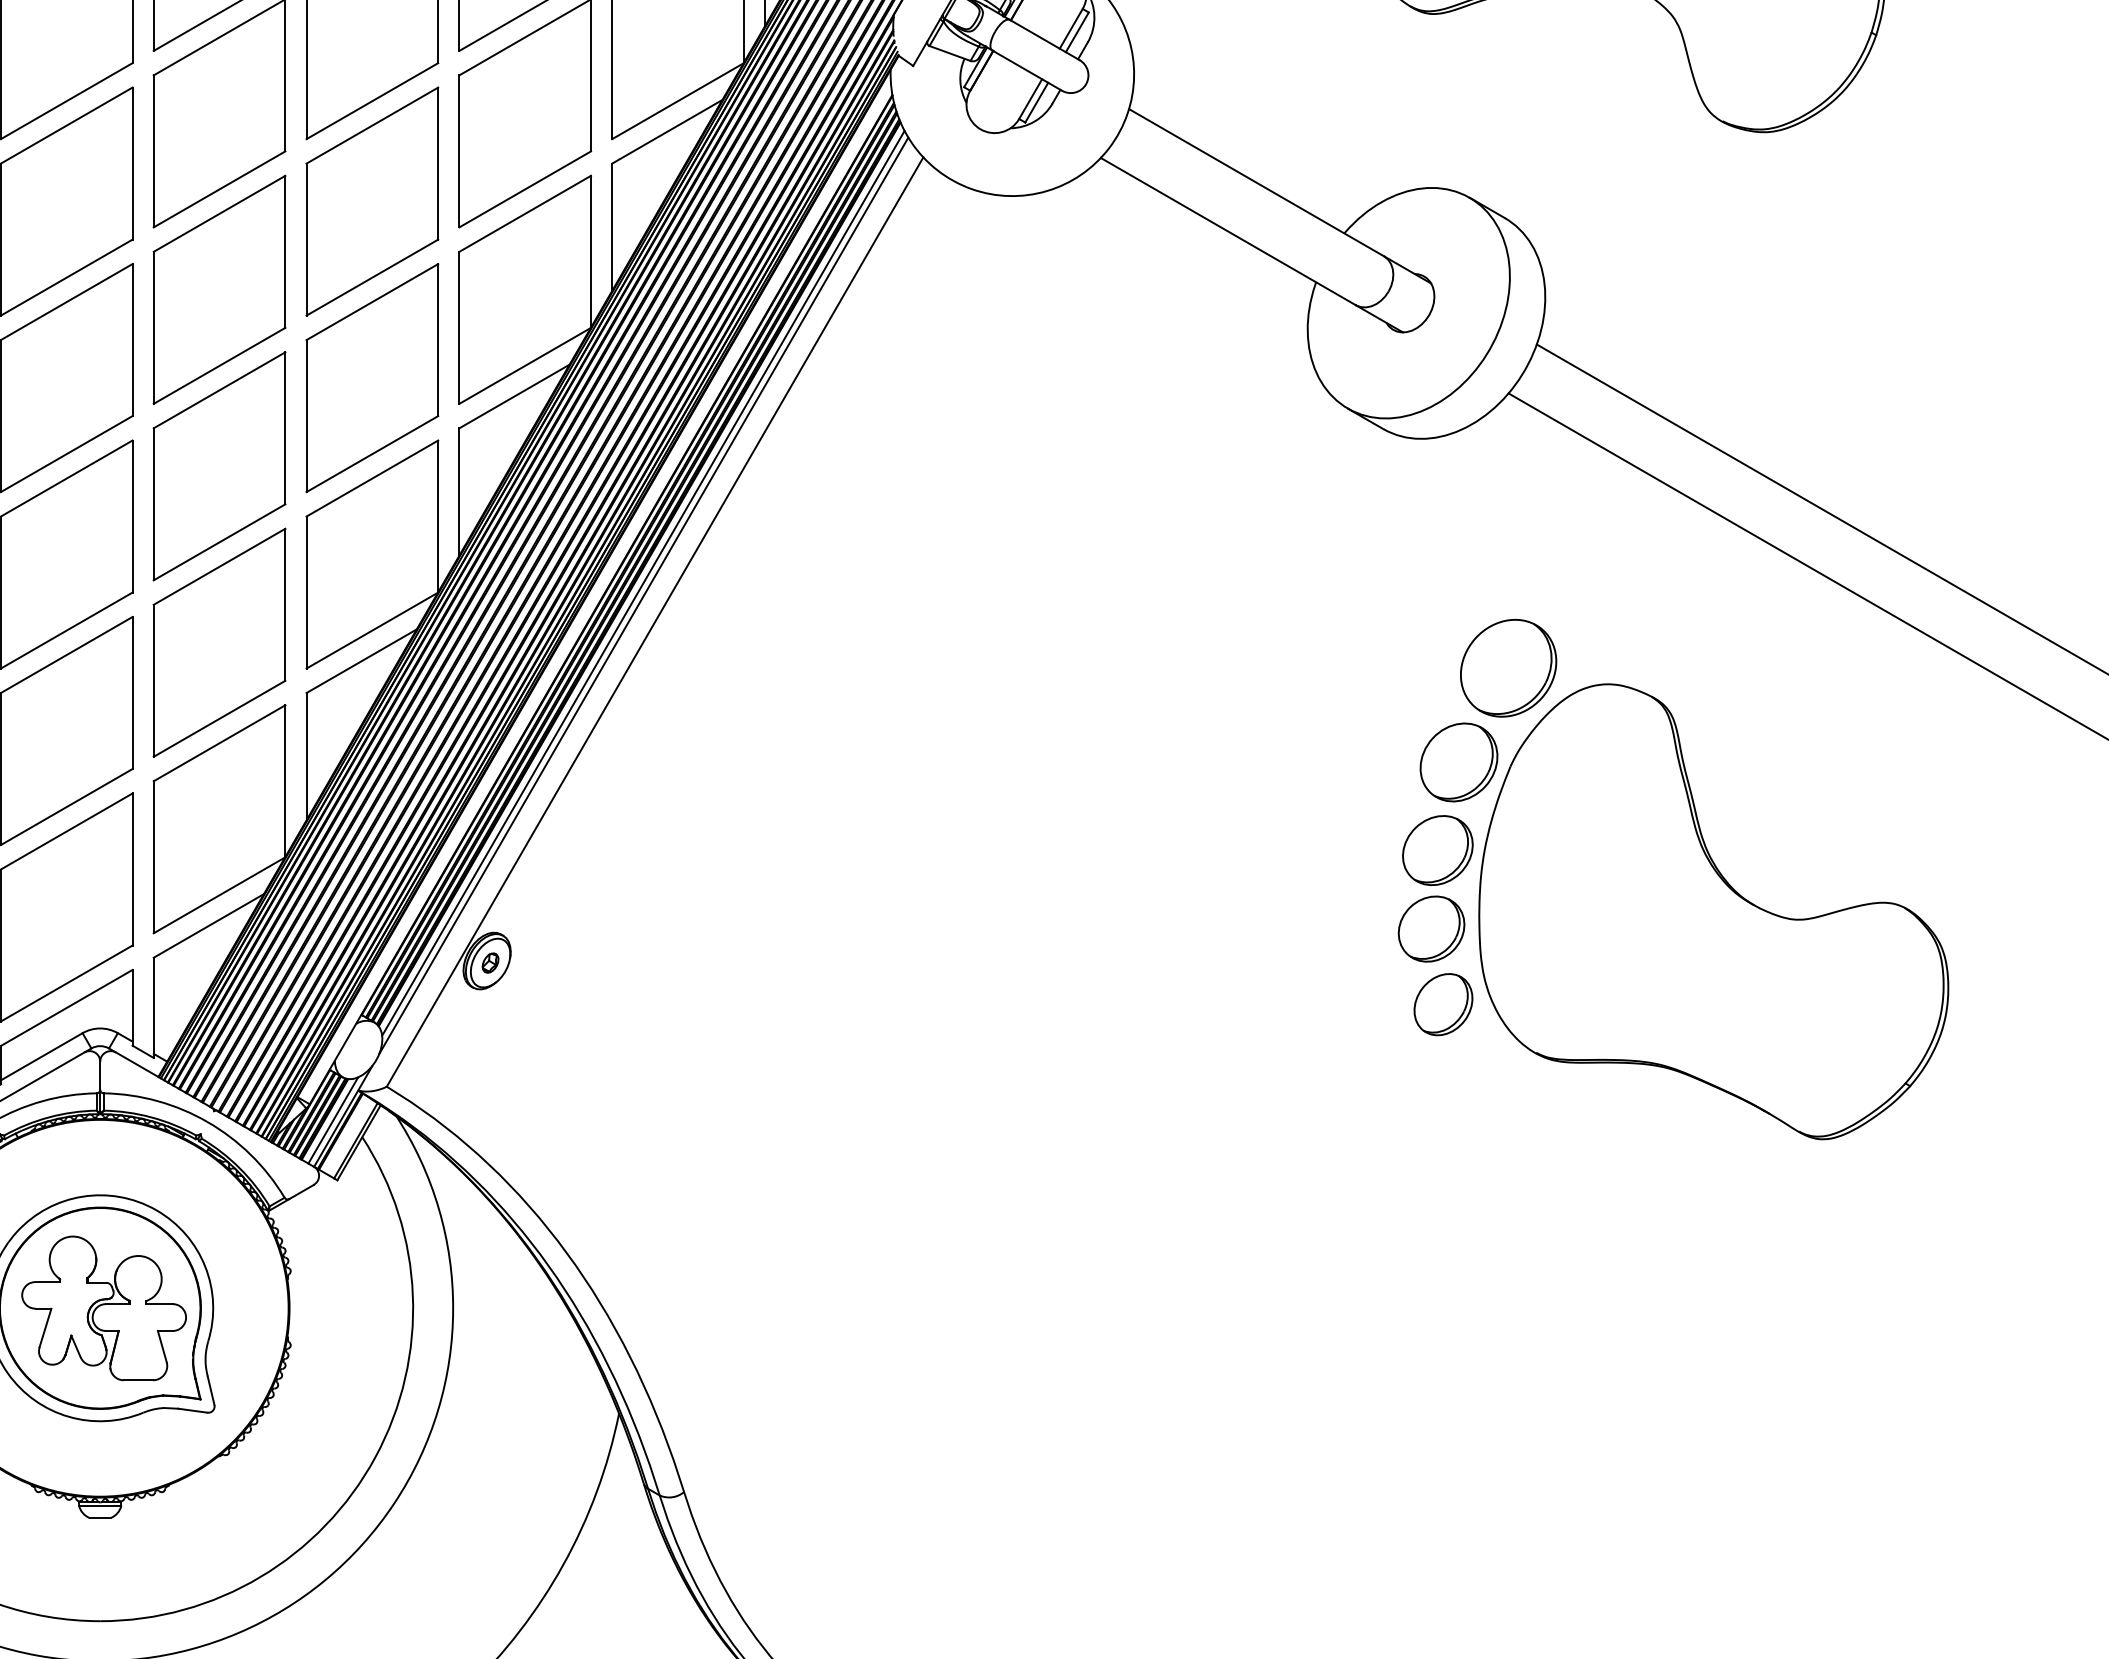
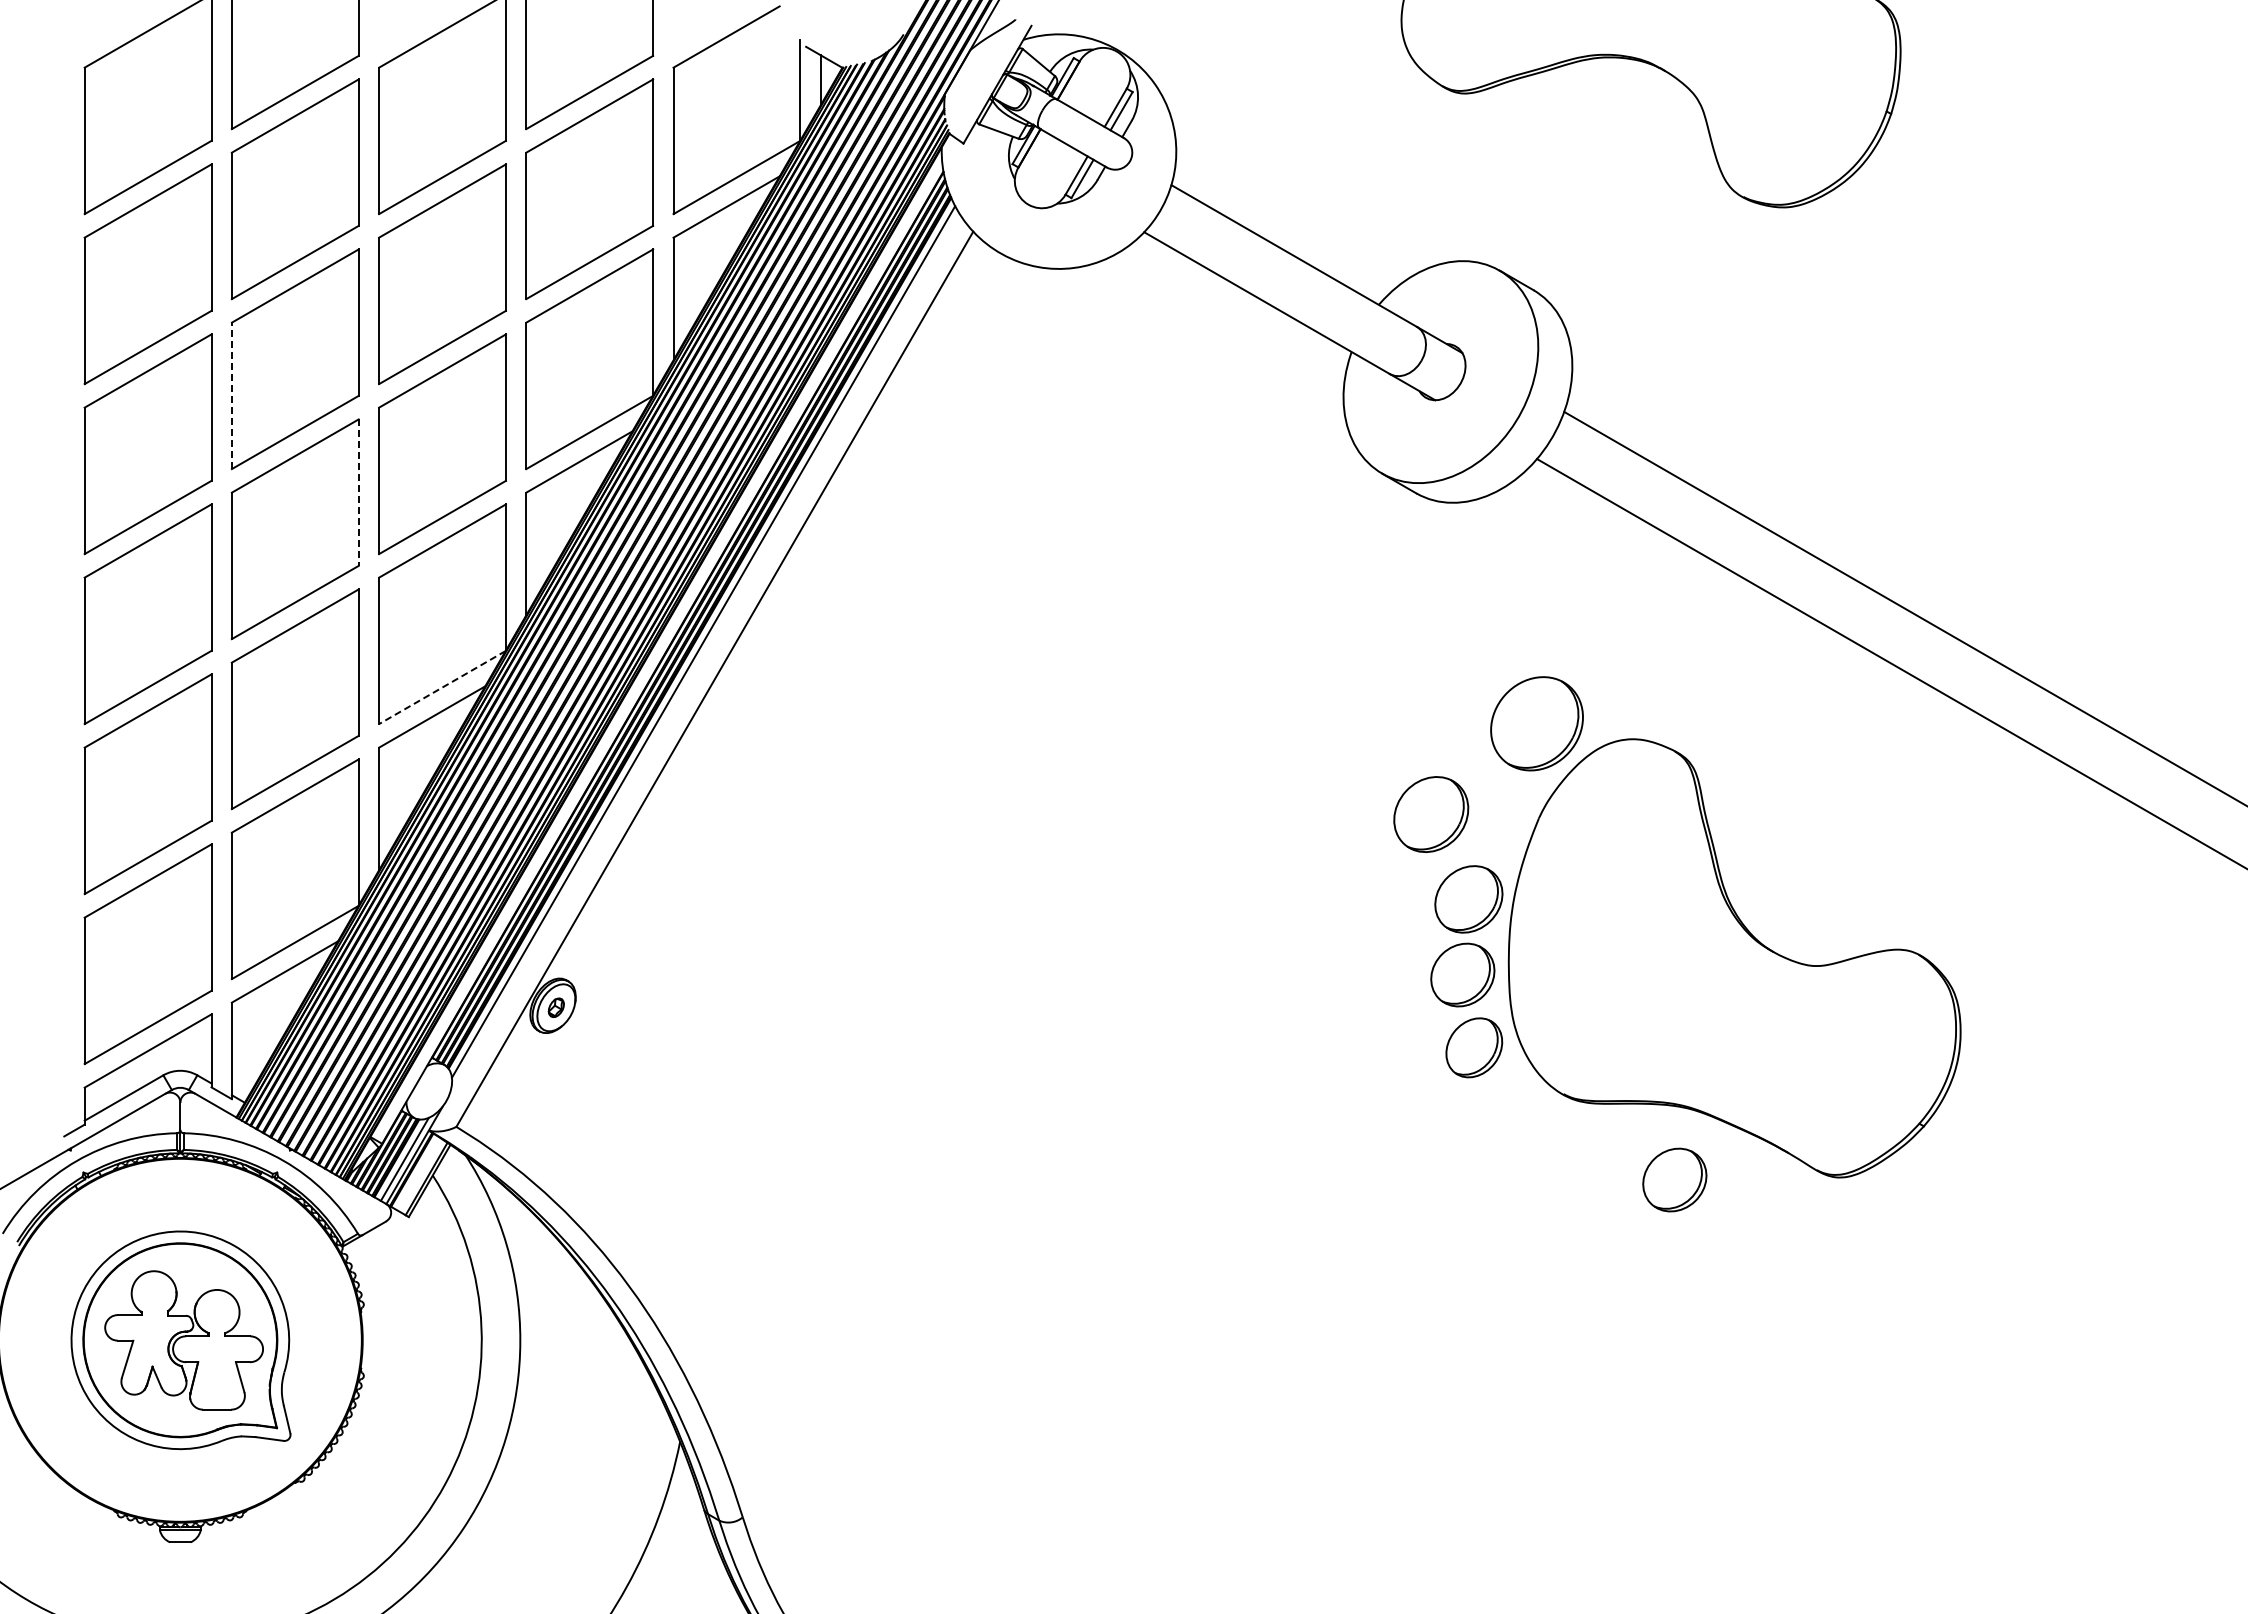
line: (153, 327) -> (231, 395), solid -> dashed
line: (285, 429) -> (358, 493), solid -> dashed
line: (643, 595) -> (703, 653), removed
line: (371, 630) -> (441, 687), solid -> dashed
part: (1459, 762) -> (1431, 814), moved
part: (1651, 1141) -> (1674, 1179), added

